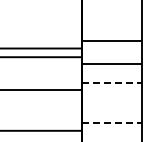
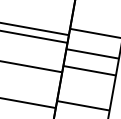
line: (111, 83) -> (89, 70), dashed -> solid
line: (111, 122) -> (83, 105), dashed -> solid

